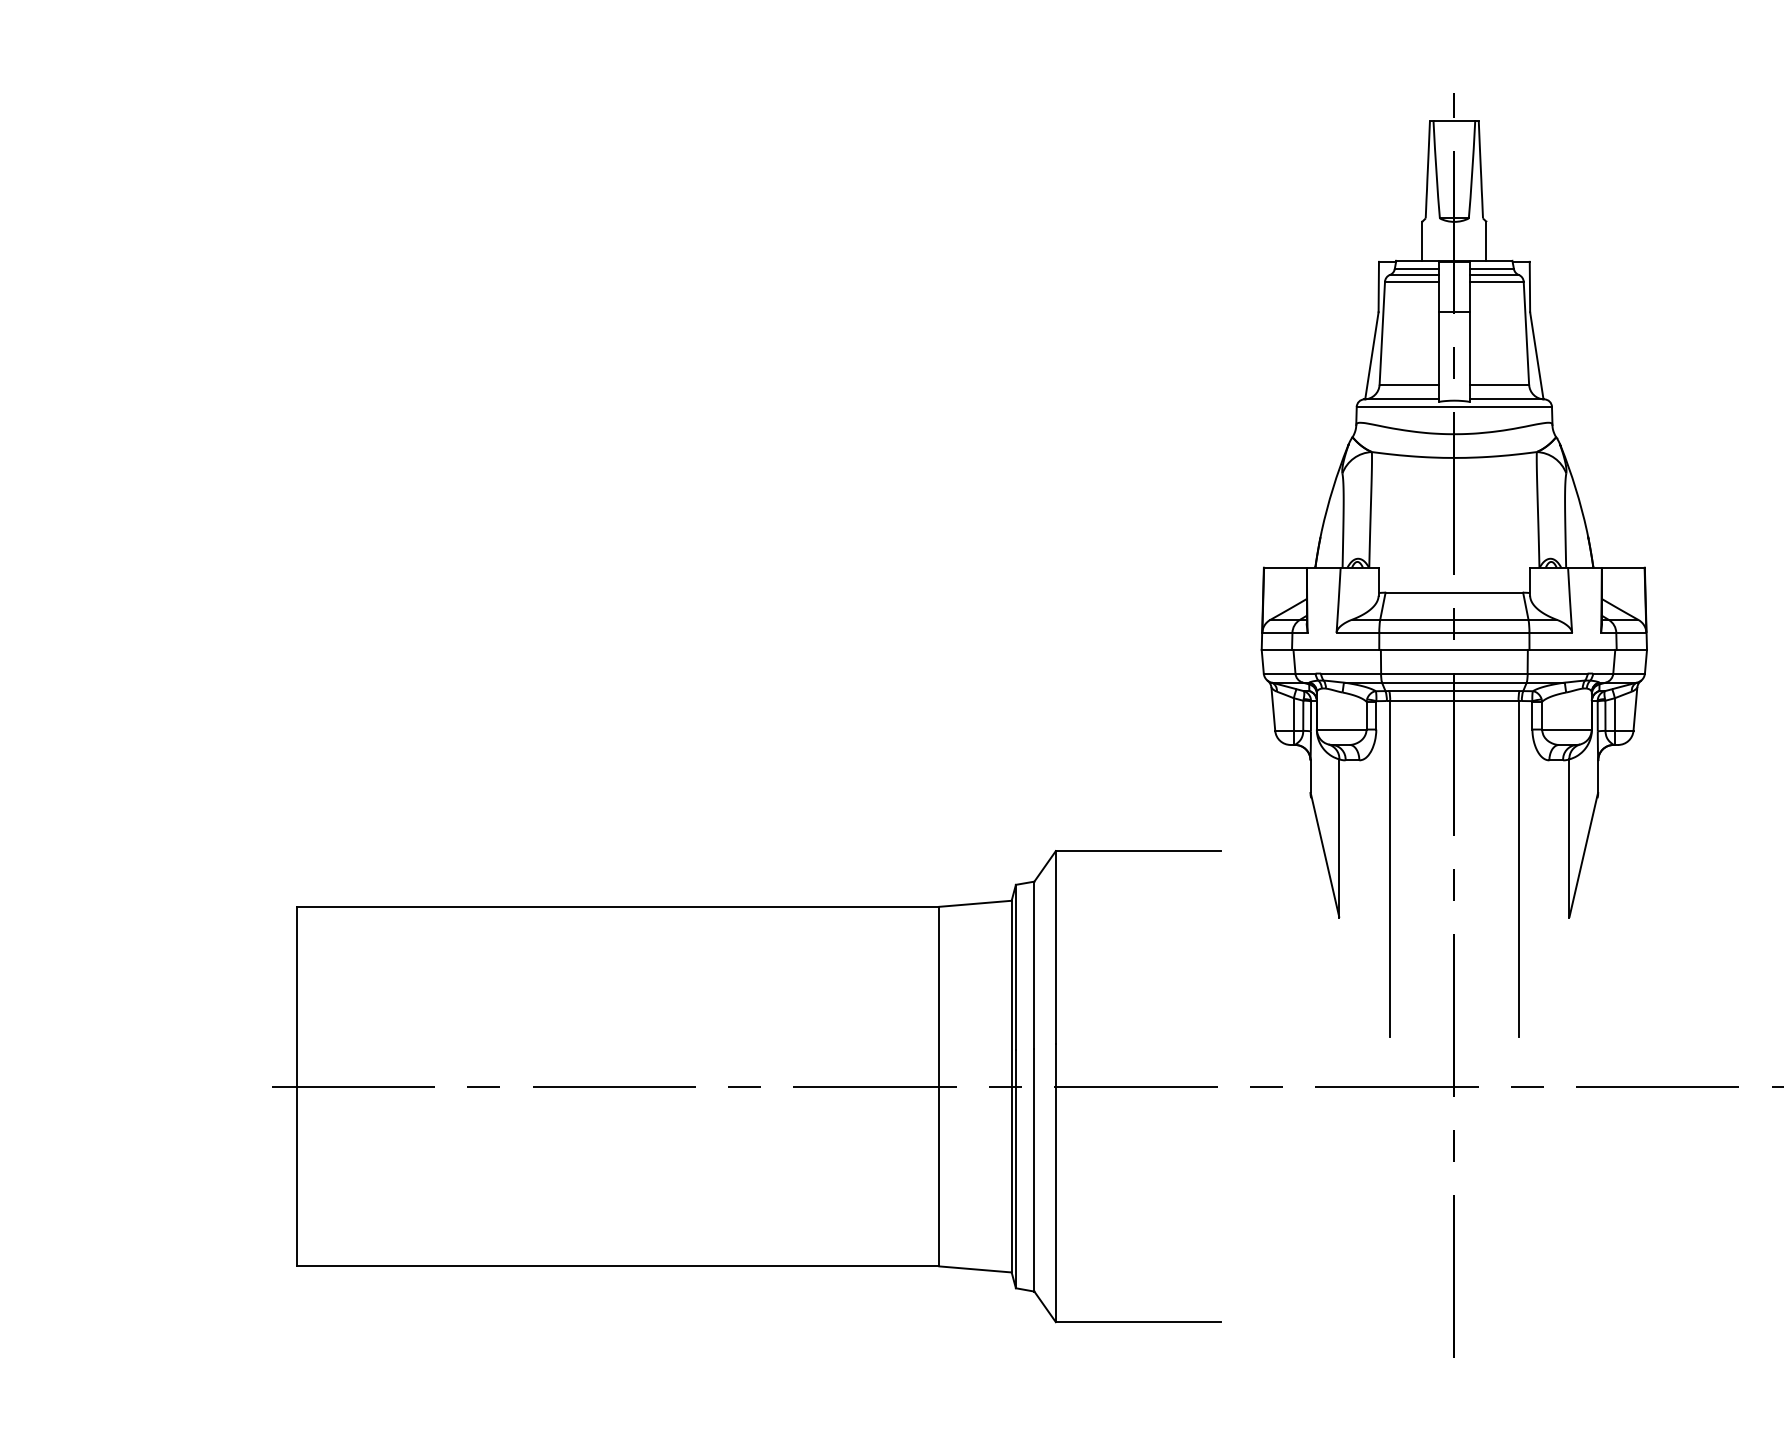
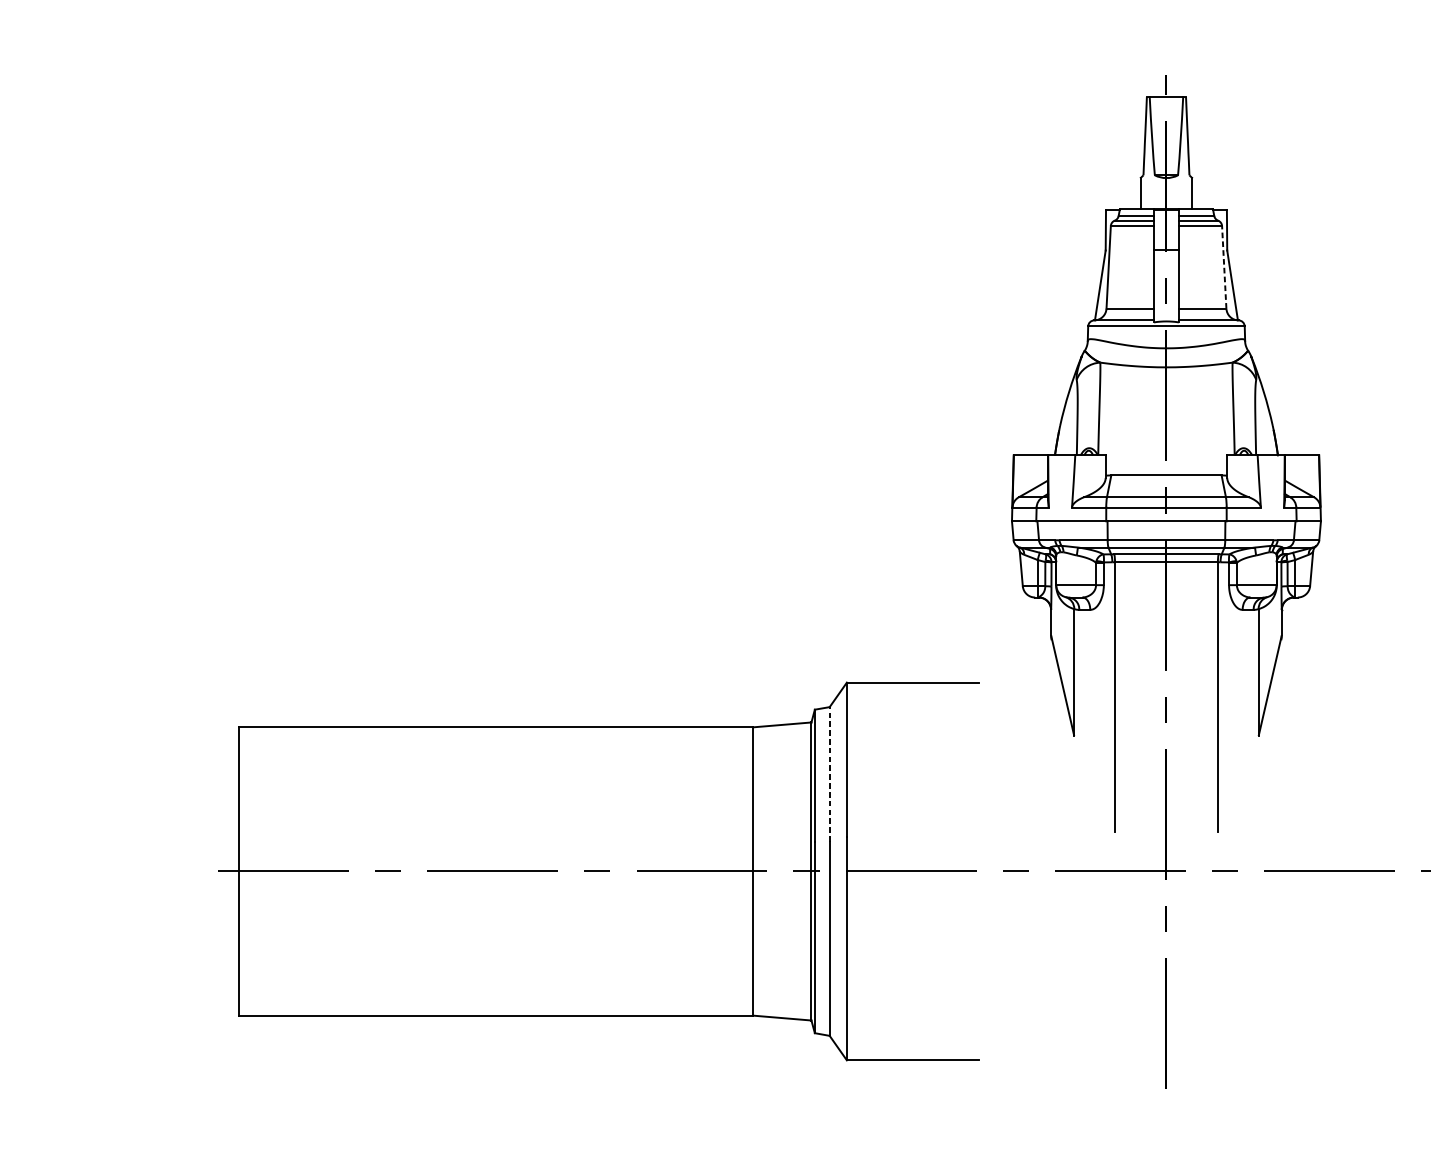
line: (1526, 333) -> (1224, 267), solid -> dashed
line: (1034, 965) -> (829, 774), solid -> dashed

